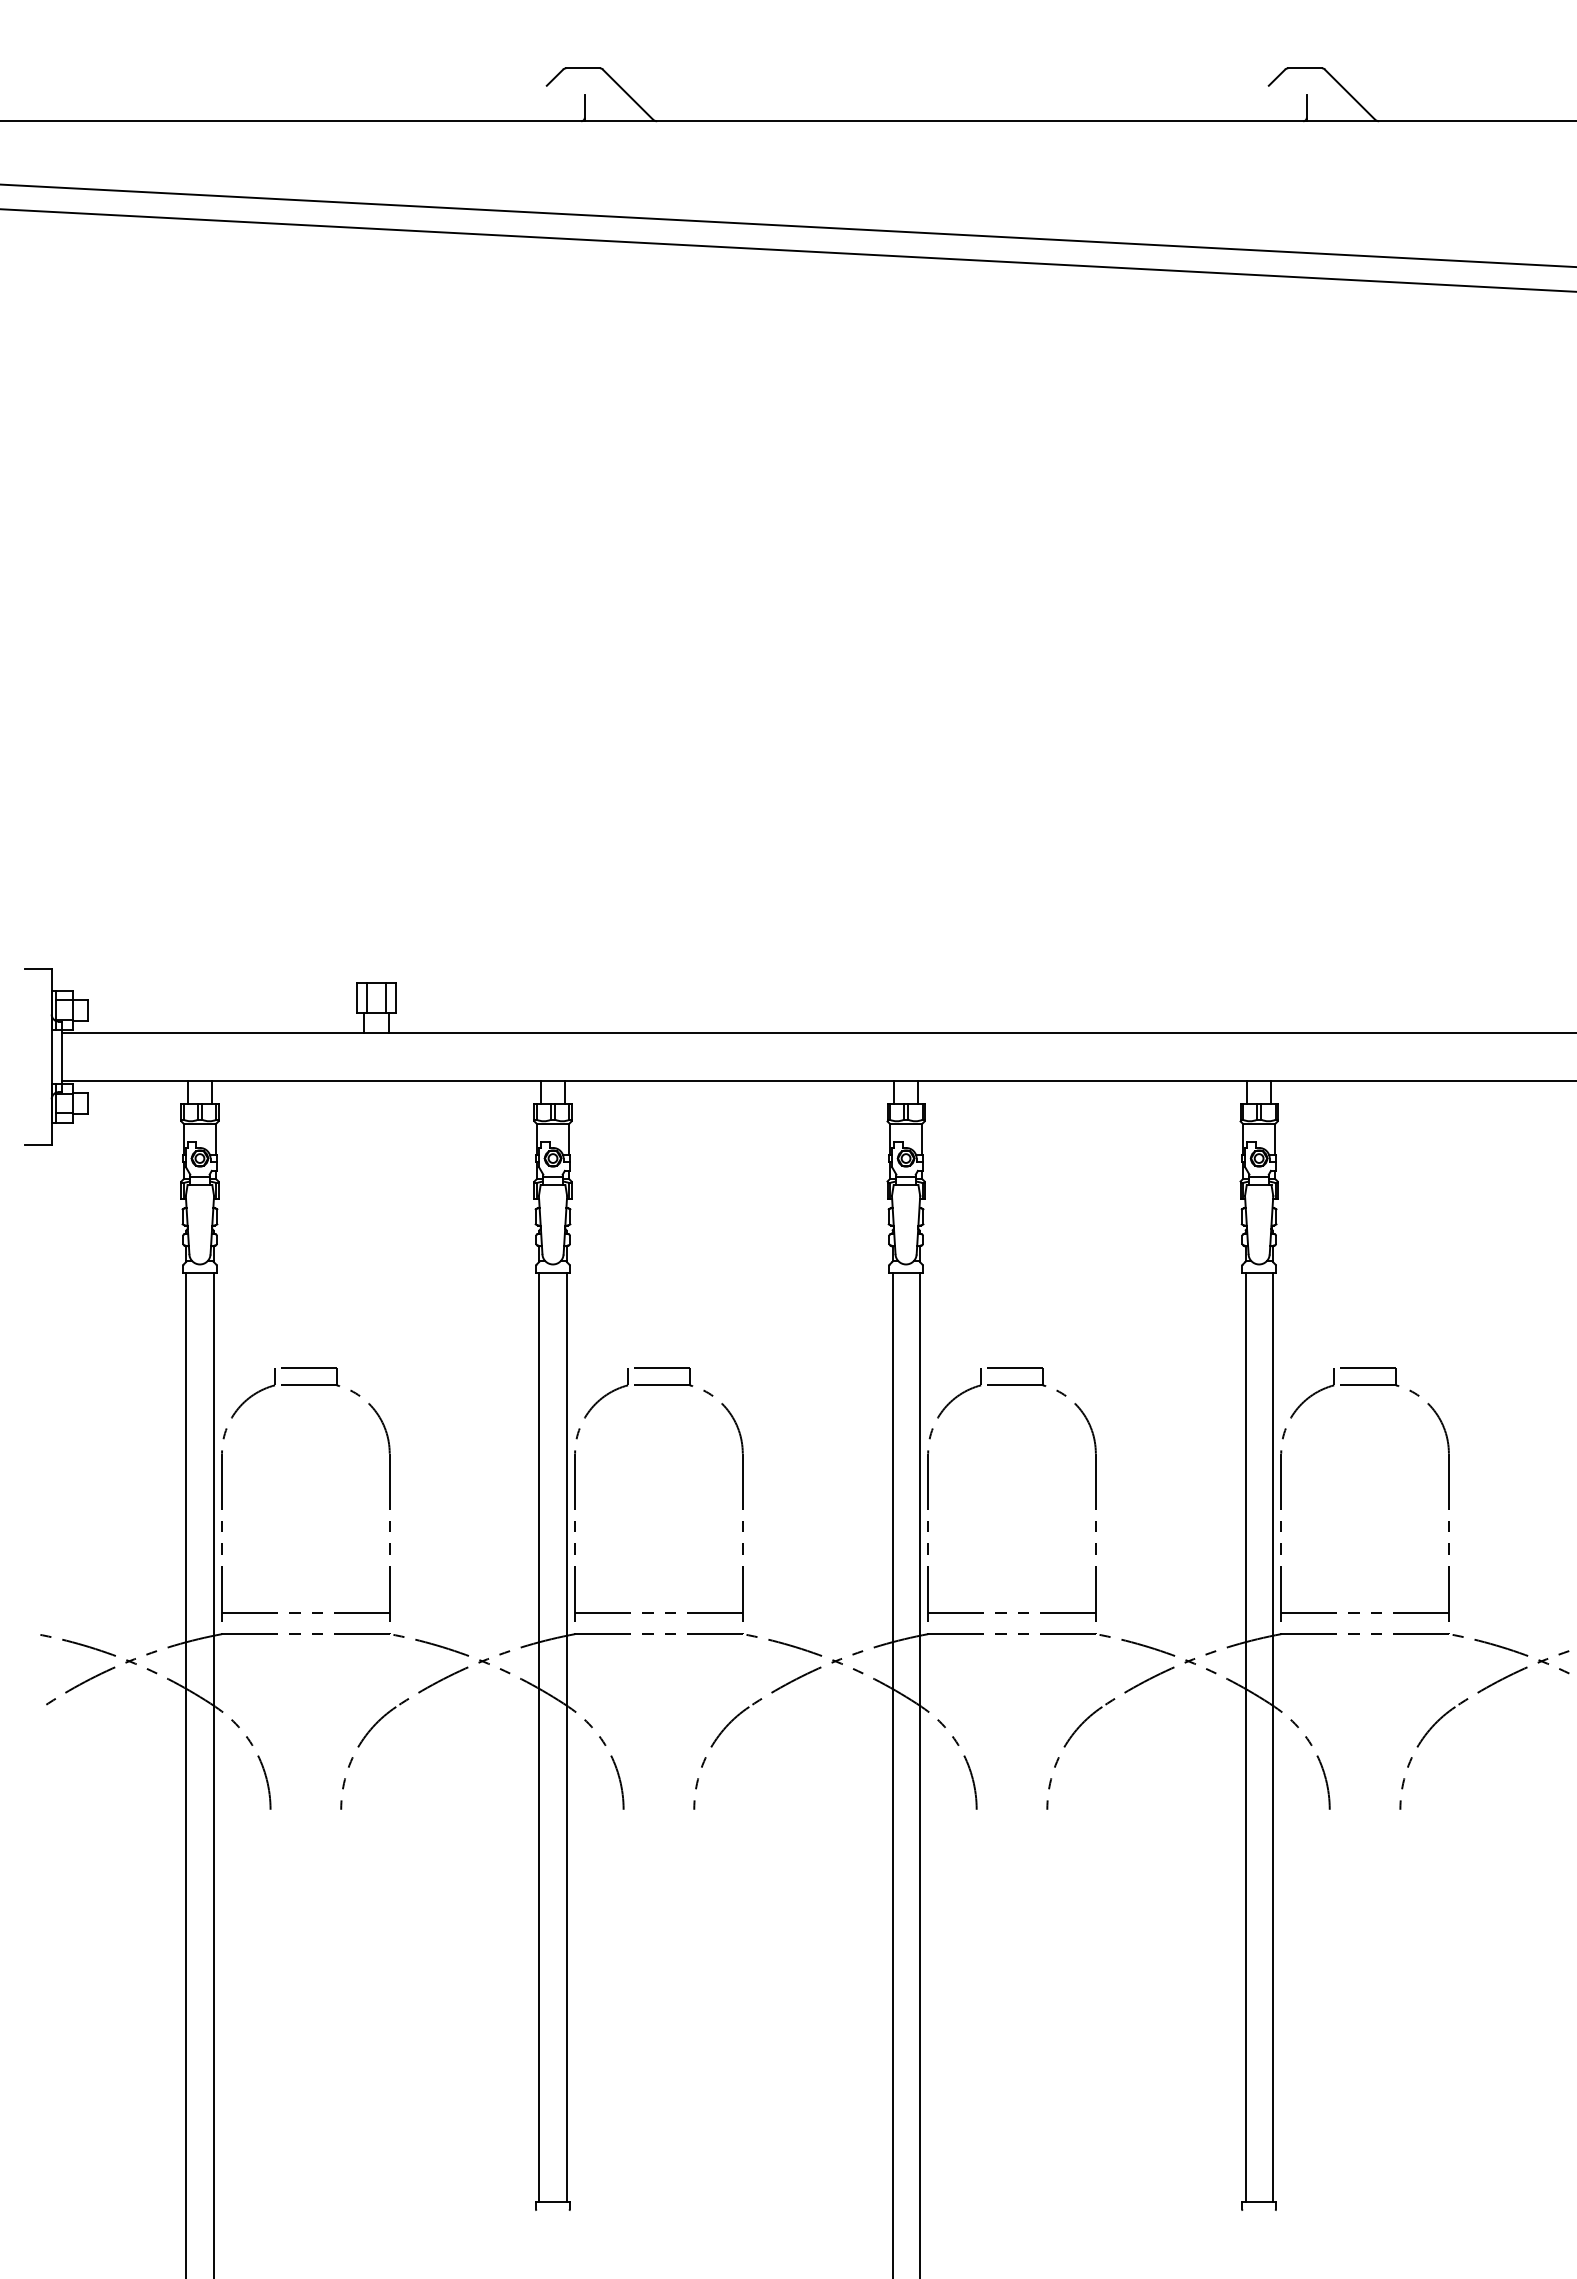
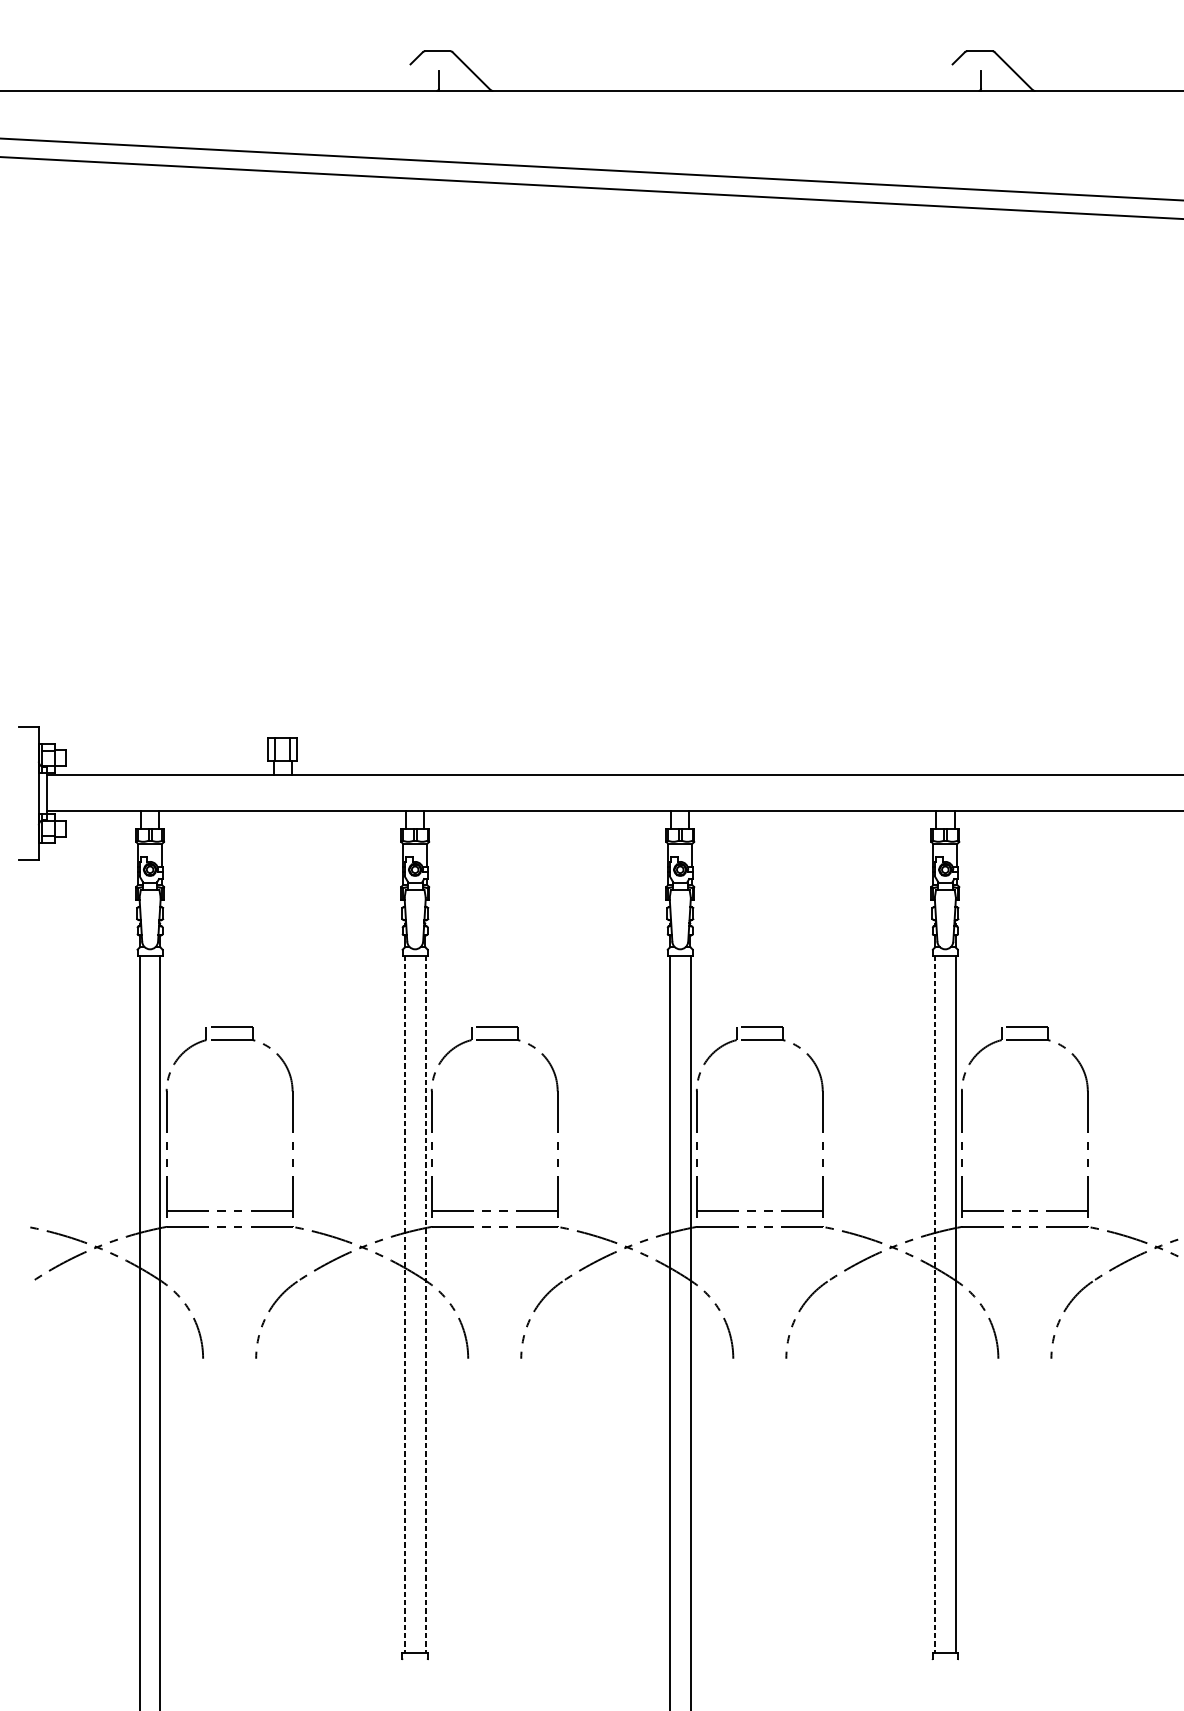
line: (539, 1738) -> (405, 1305), solid -> dashed
line: (566, 1738) -> (425, 1305), solid -> dashed
line: (1245, 1738) -> (935, 1305), solid -> dashed

